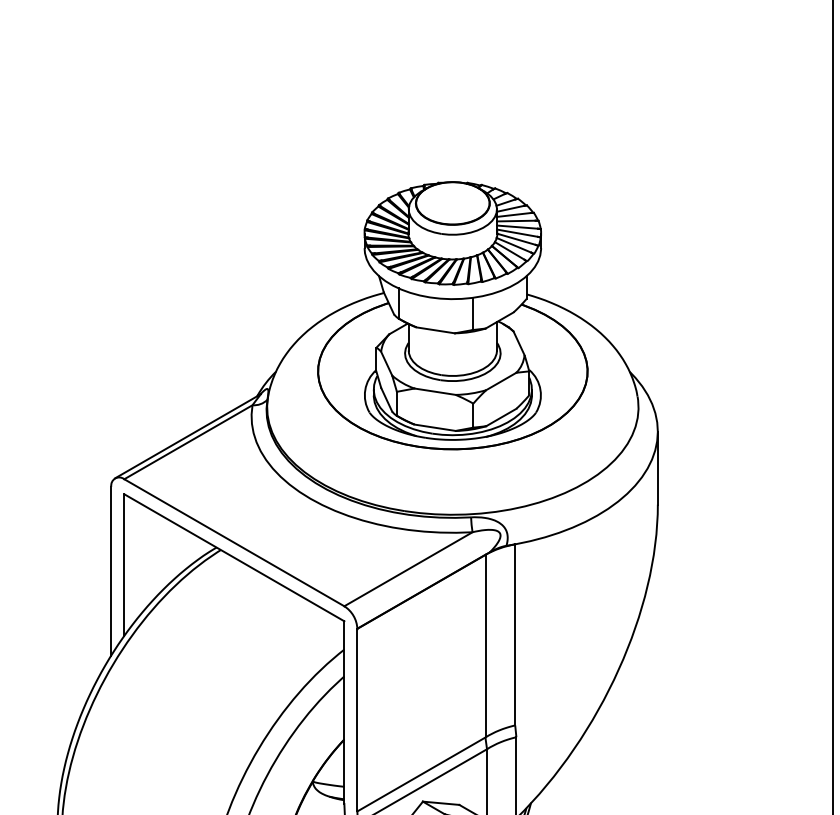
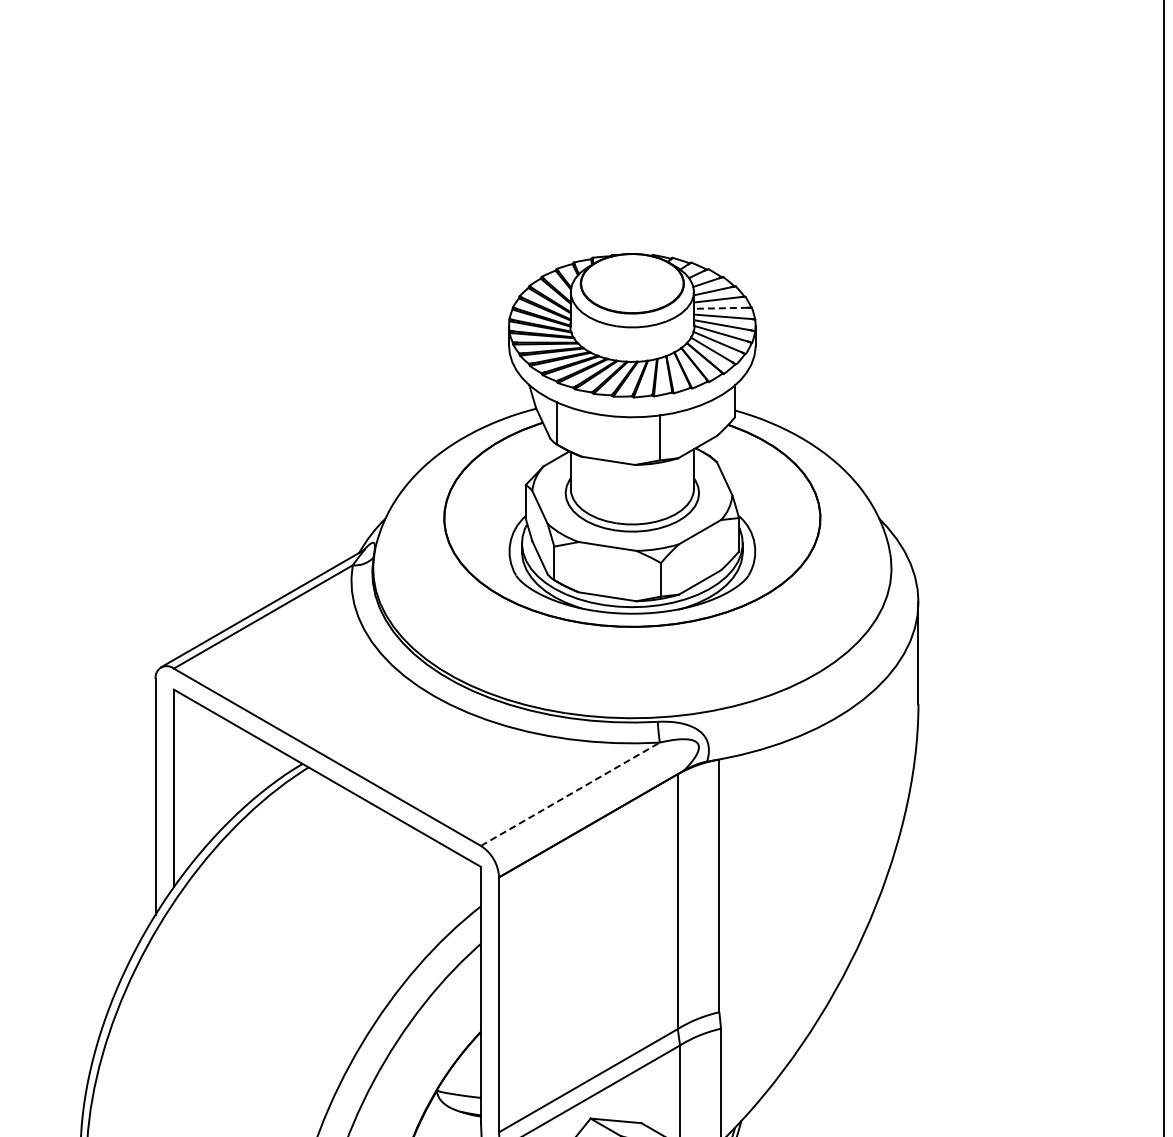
line: (516, 221) -> (720, 308), solid -> dashed
line: (408, 569) -> (570, 794), solid -> dashed

